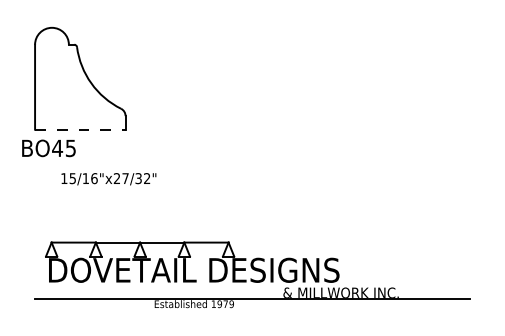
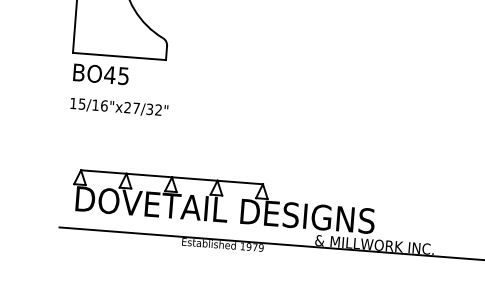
line: (80, 129) -> (119, 56), dashed -> solid
text: (48, 148) -> (100, 74), moved
text: (108, 179) -> (118, 107), moved

